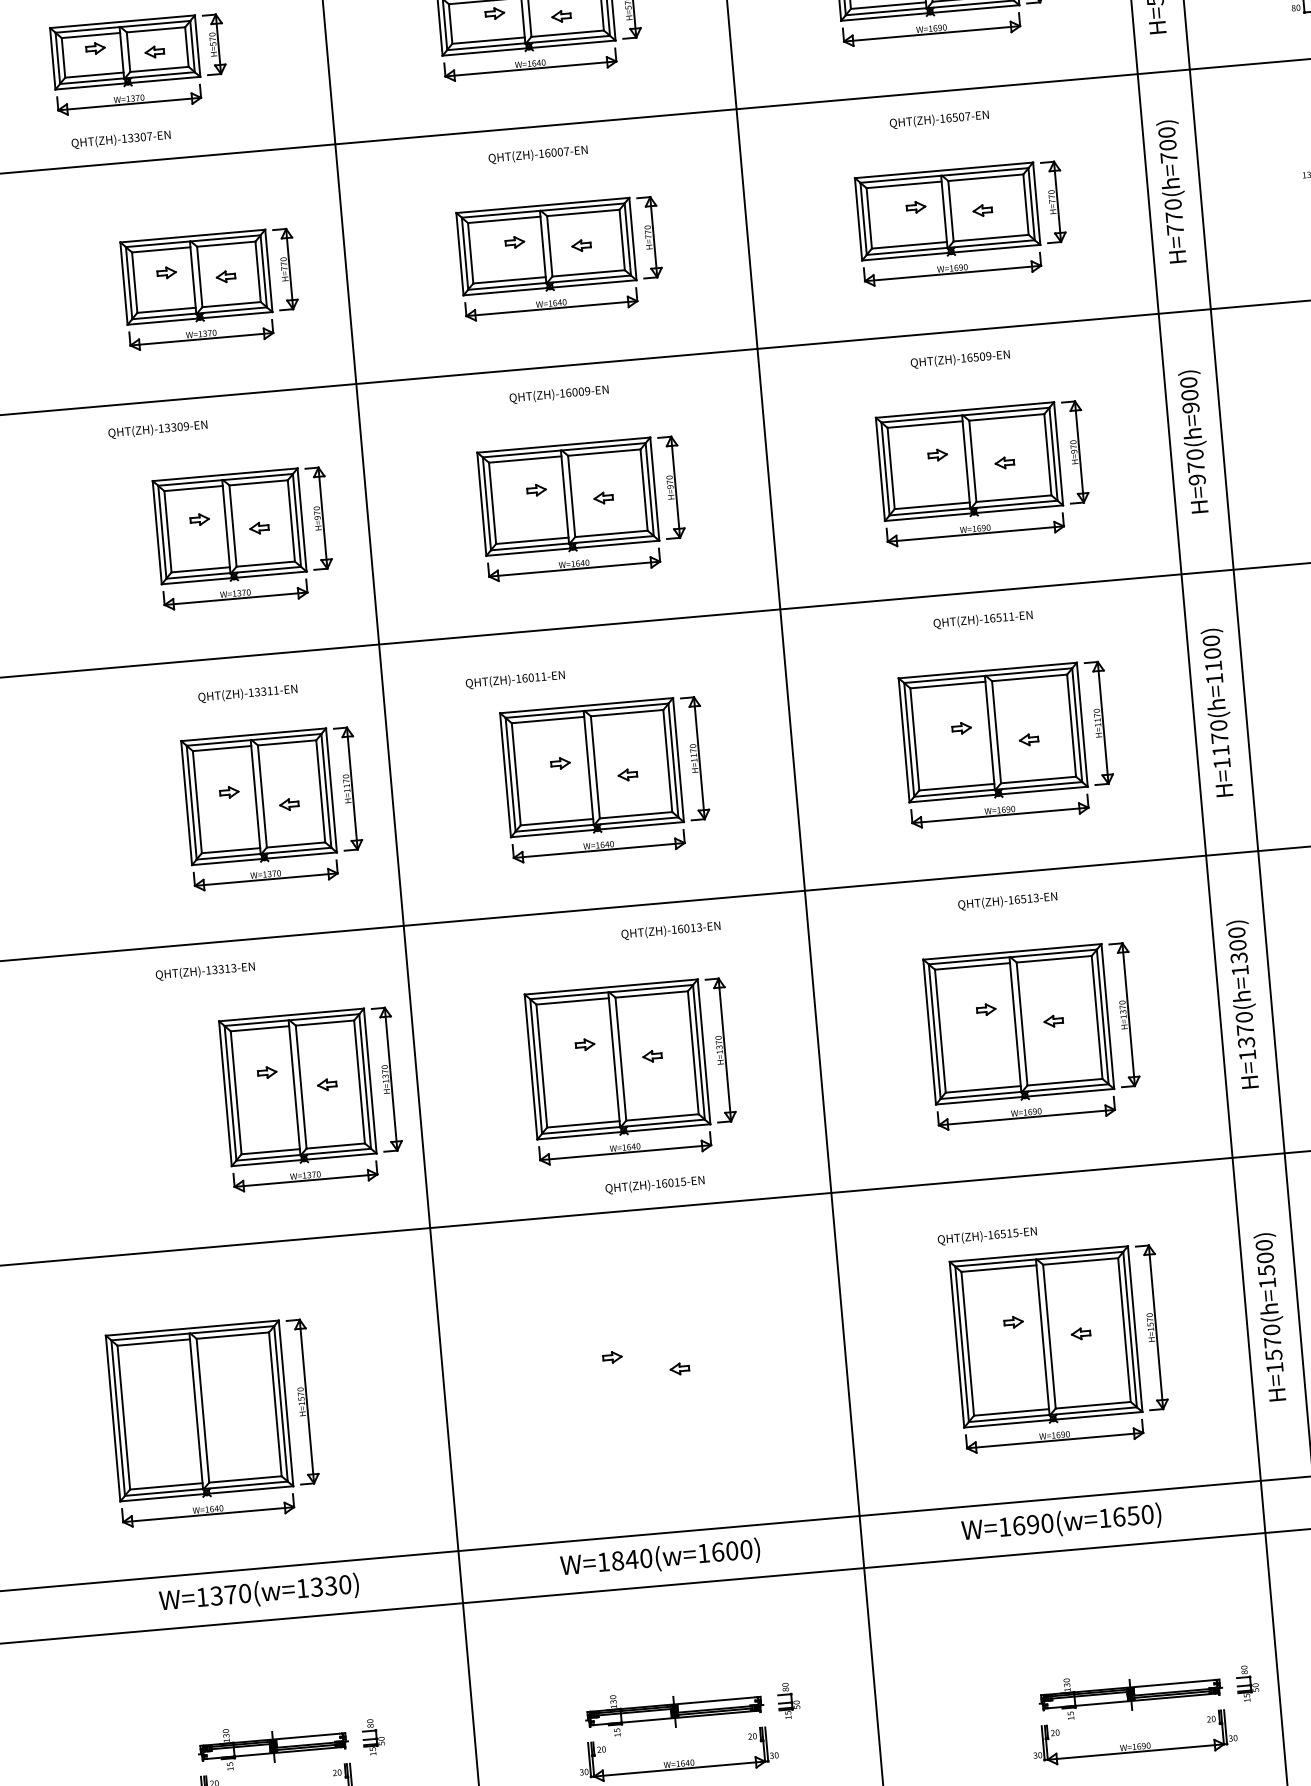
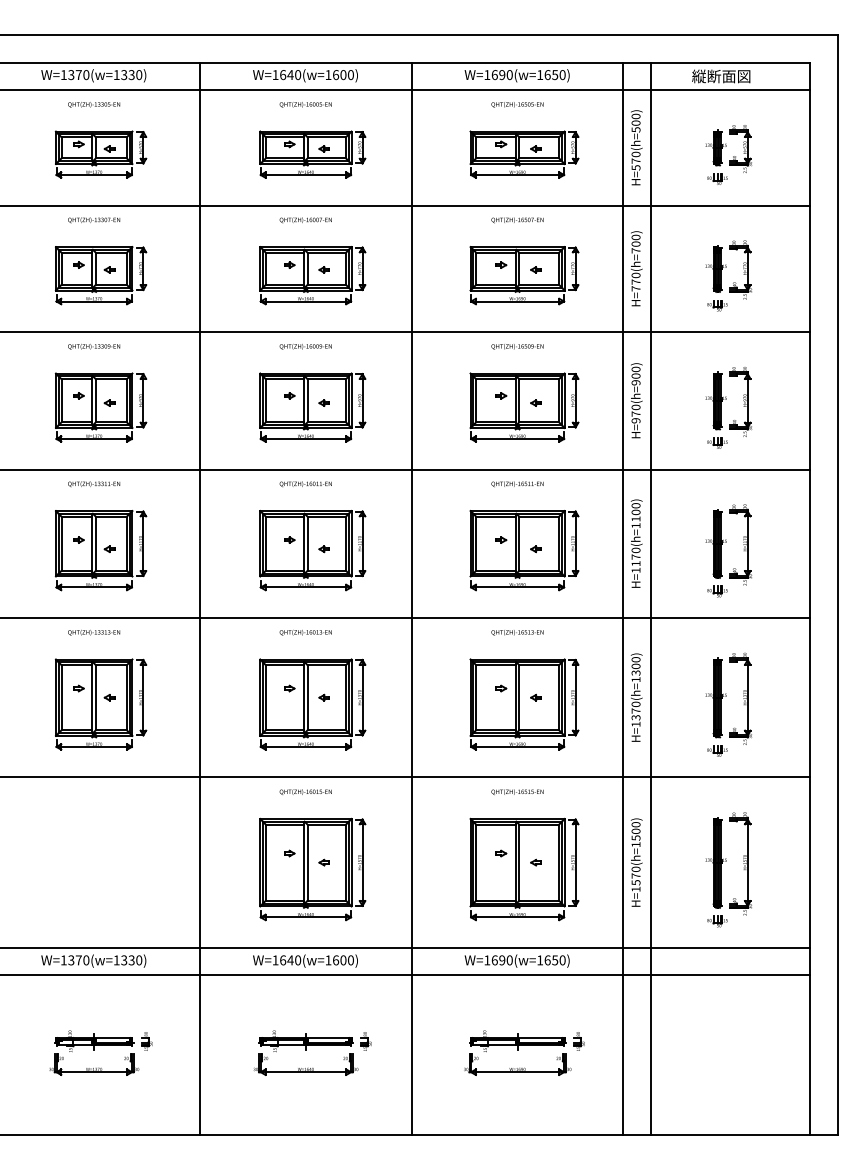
text: (121, 139) -> (94, 220), moved
part: (209, 288) -> (100, 275), moved
part: (242, 538) -> (100, 407), moved
text: (514, 680) -> (305, 484), moved
text: (248, 694) -> (94, 484), moved
part: (272, 808) -> (100, 550), moved
text: (670, 930) -> (305, 632), moved
part: (310, 1099) -> (100, 704), moved
text: (654, 1183) -> (305, 791), moved
text: (987, 1236) -> (517, 792), moved
part: (213, 1422) -> (312, 869), moved
text: (618, 1561) -> (283, 960), W=1840(w=1600) -> W=1640(w=1600)
part: (1133, 1710) -> (518, 1050), moved

